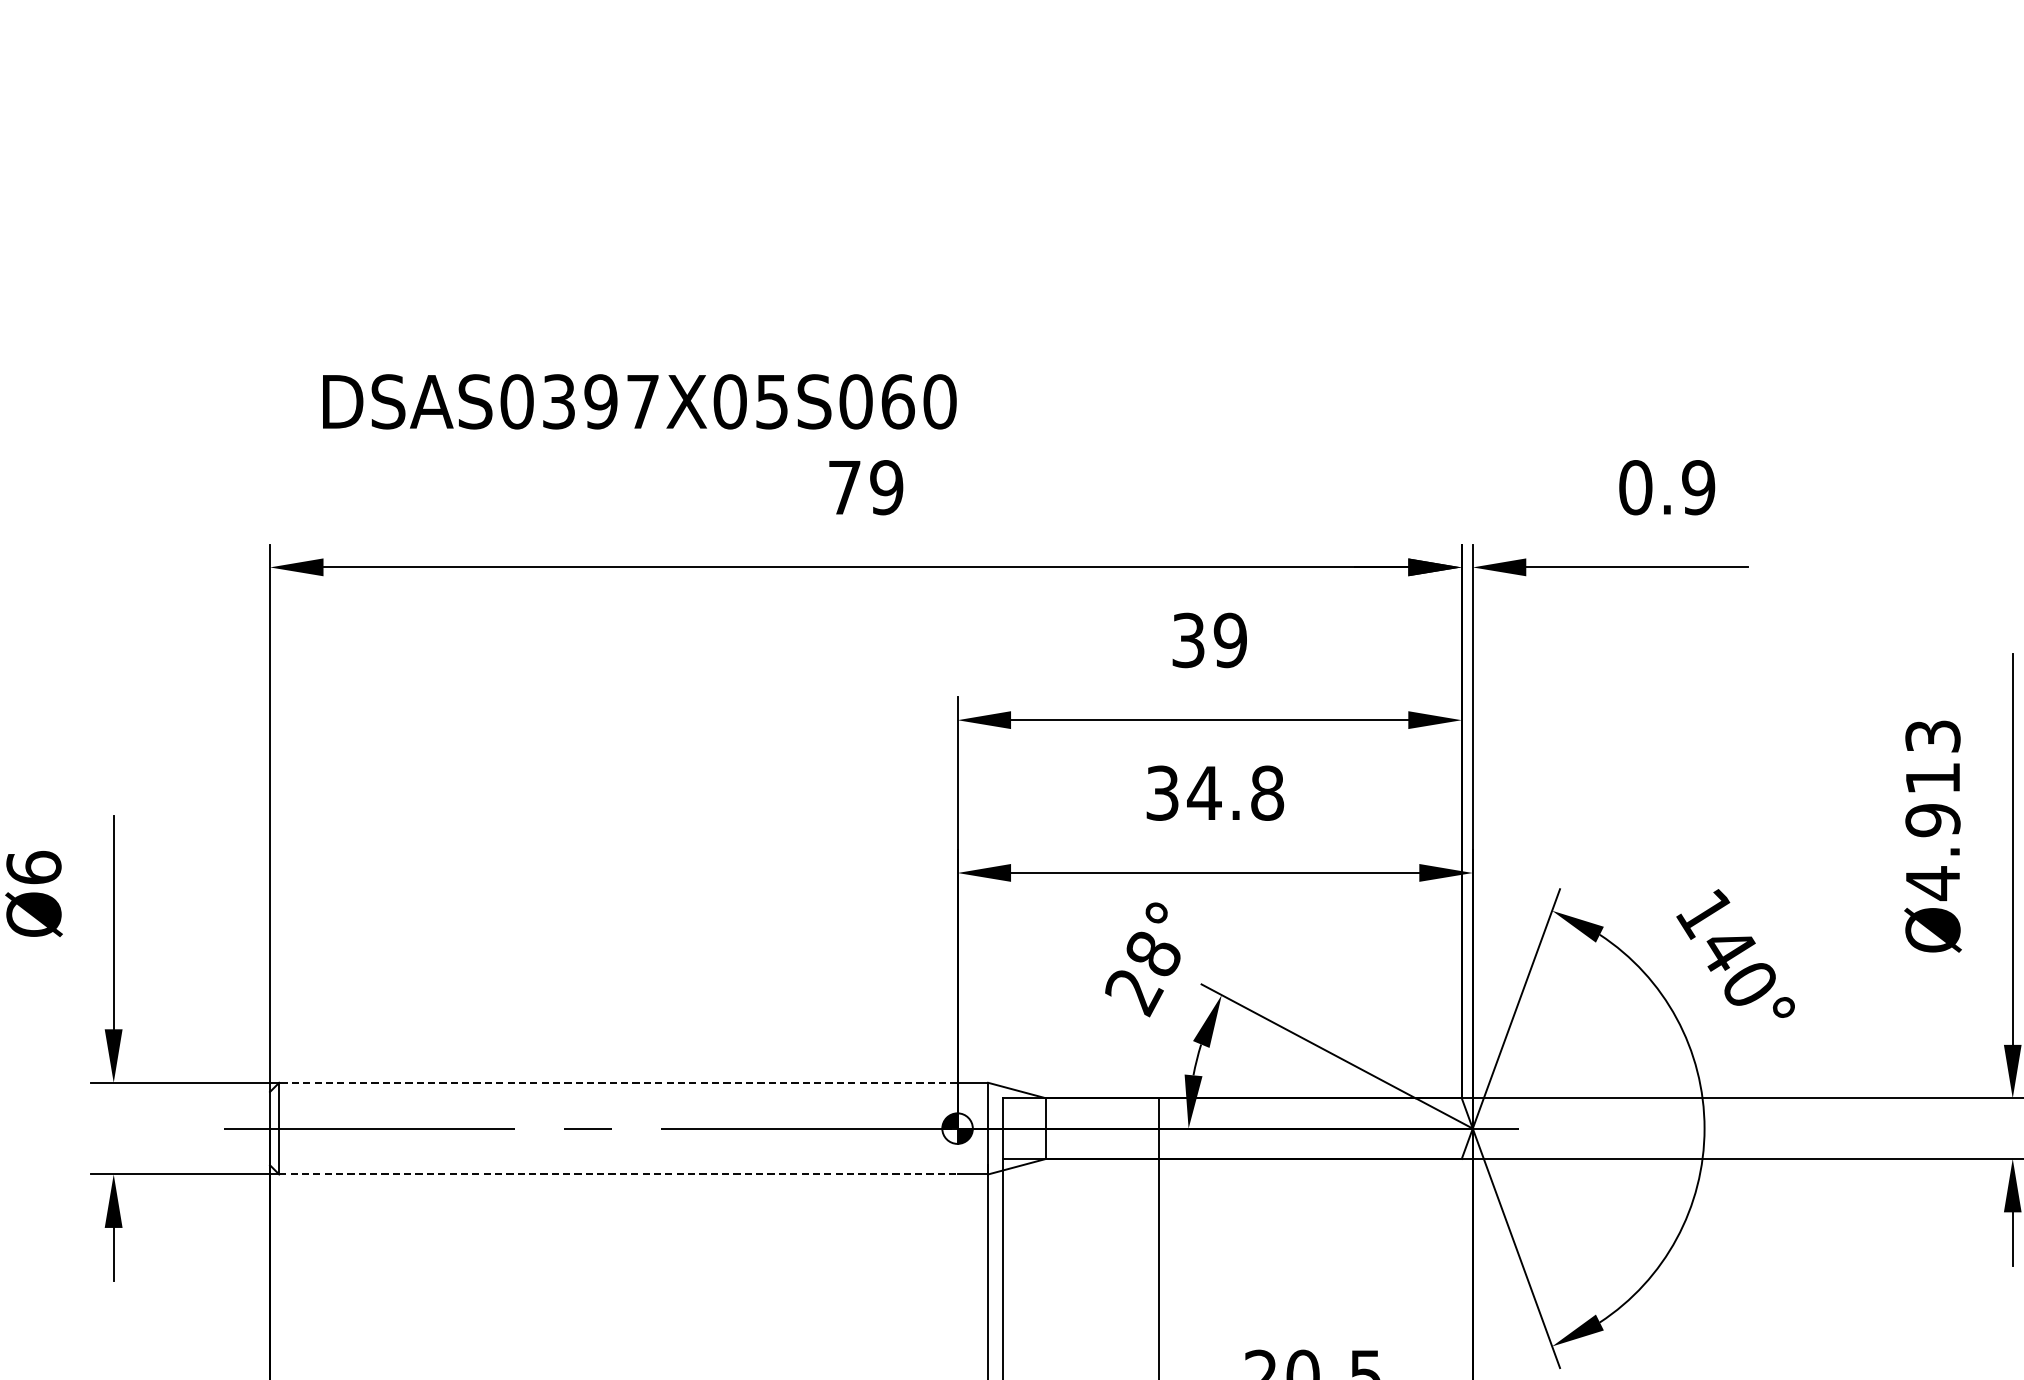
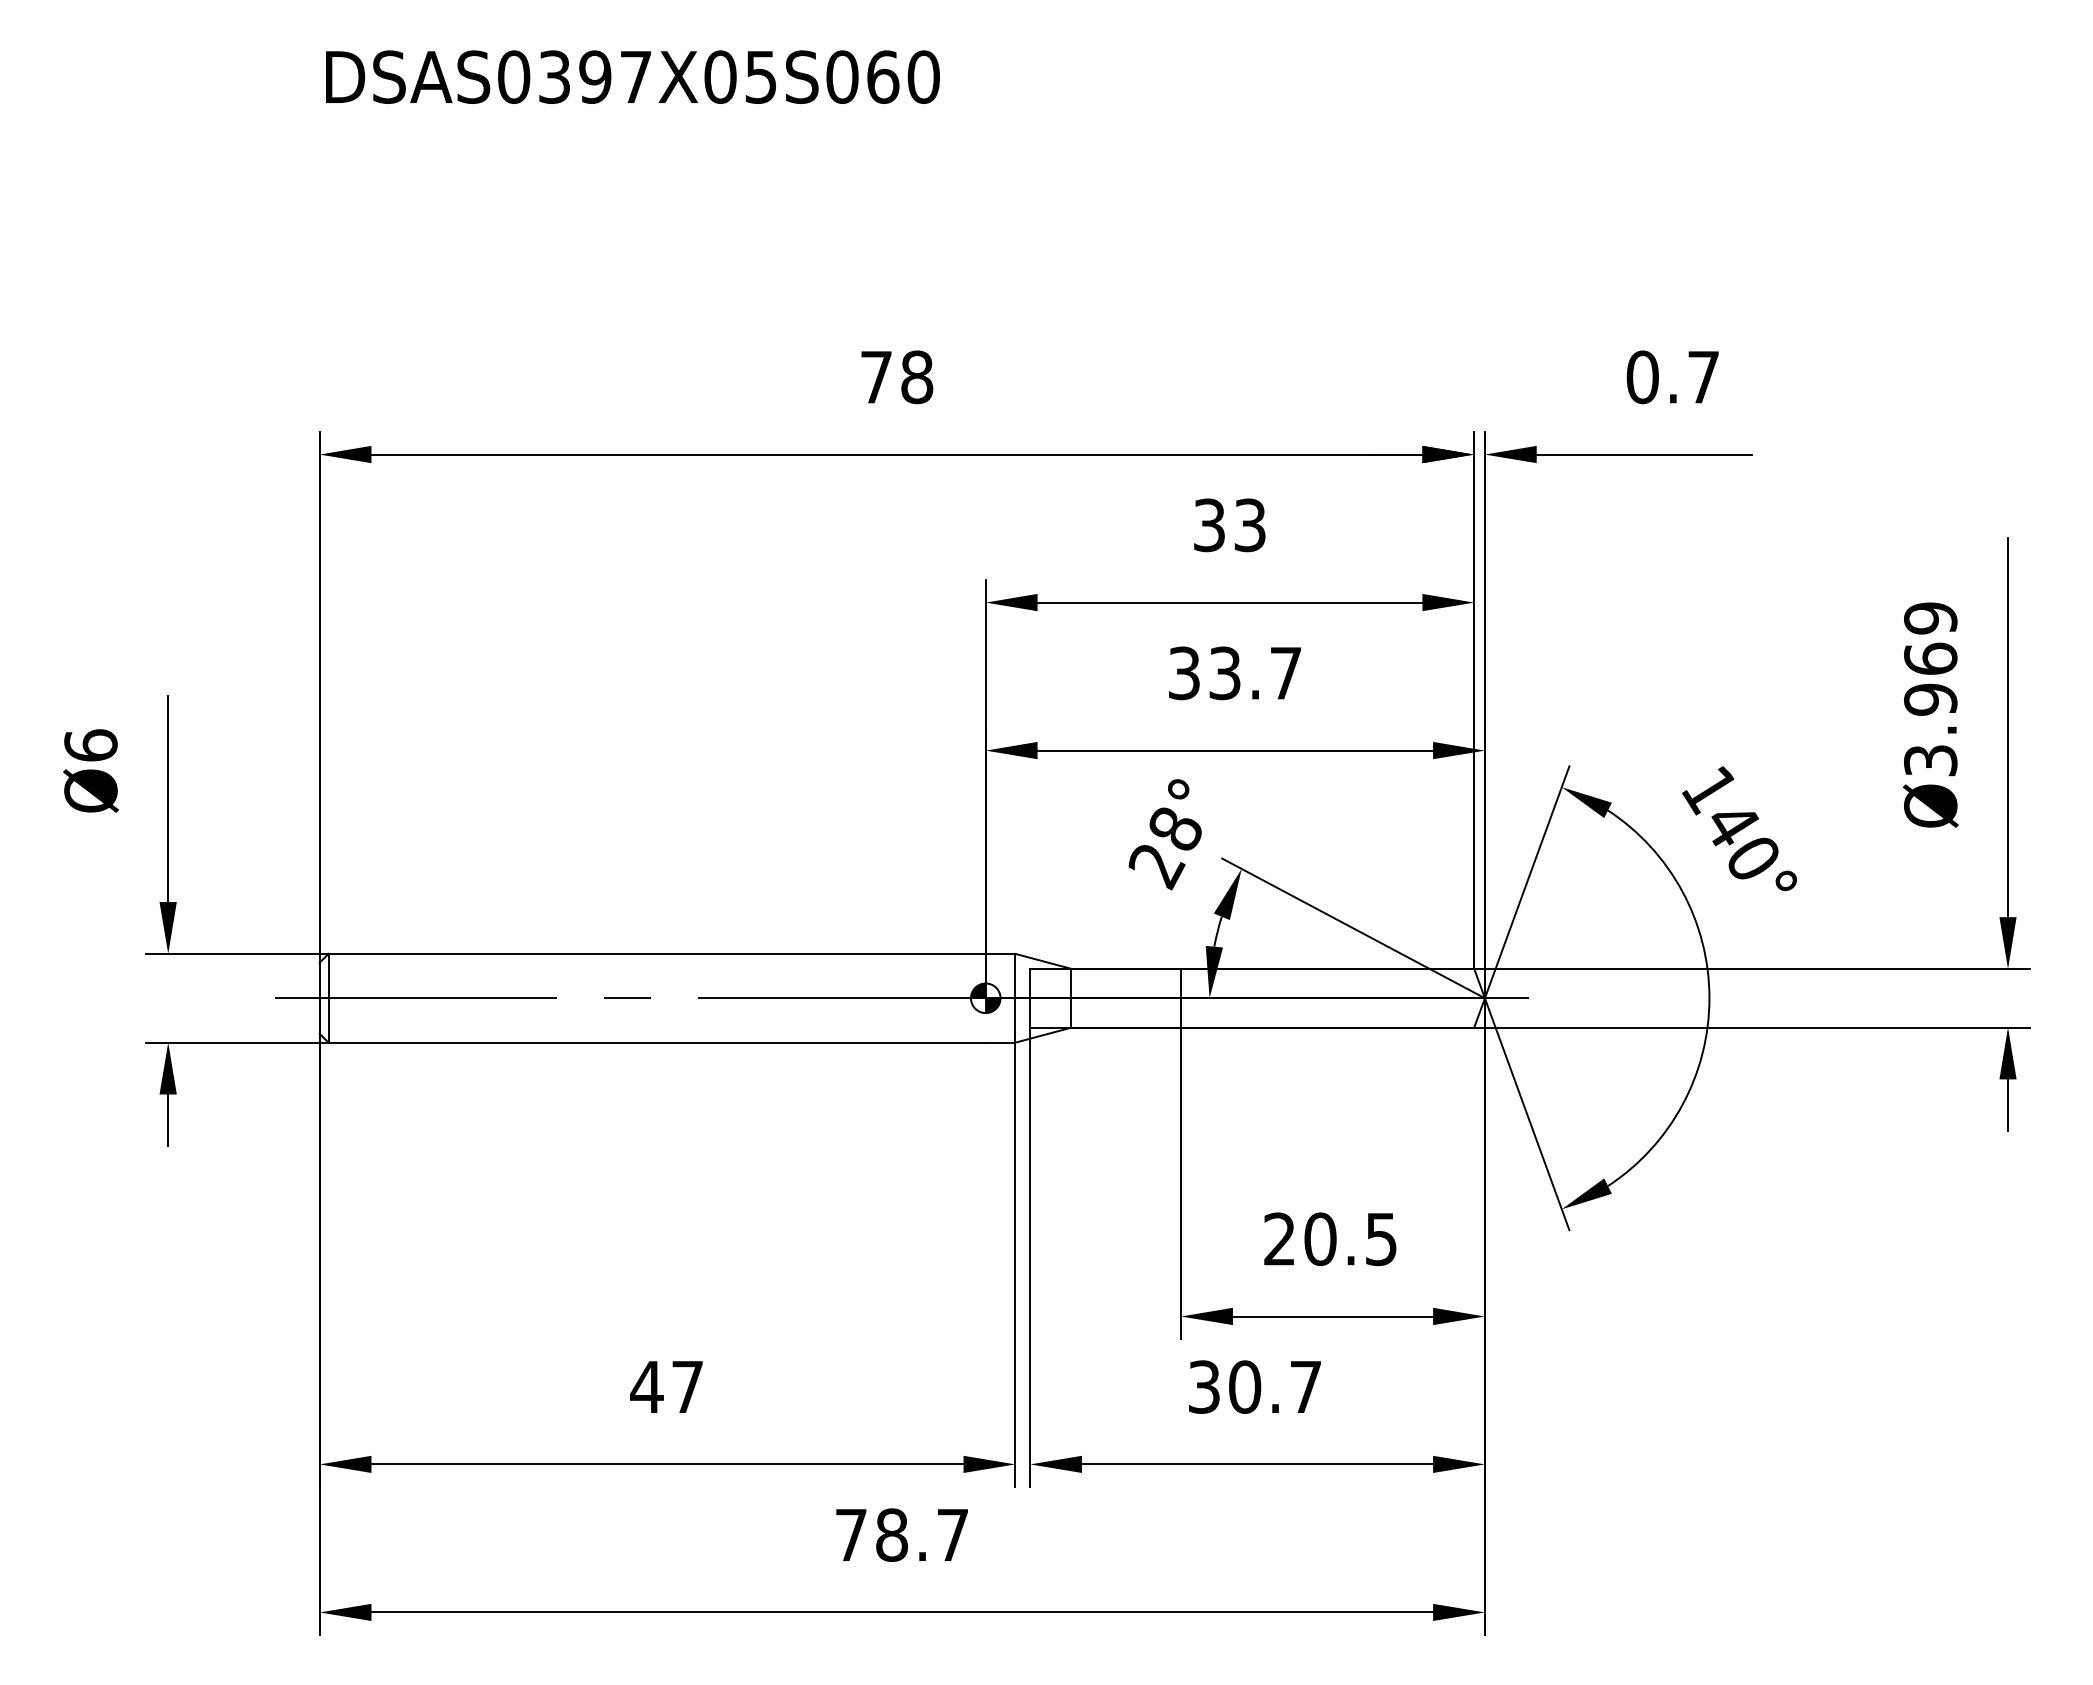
text: (639, 401) -> (632, 76), moved
text: (887, 487) -> (917, 377), 79 -> 78
text: (1698, 487) -> (1703, 377), 0.9 -> 0.7
text: (1230, 640) -> (1250, 525), 39 -> 33
text: (1235, 793) -> (1255, 673), 34.8 -> 33.7
text: (1932, 809) -> (1930, 689), Ø4.913 -> Ø3.969
line: (618, 1082) -> (657, 953), dashed -> solid
line: (618, 1174) -> (657, 1042), dashed -> solid

